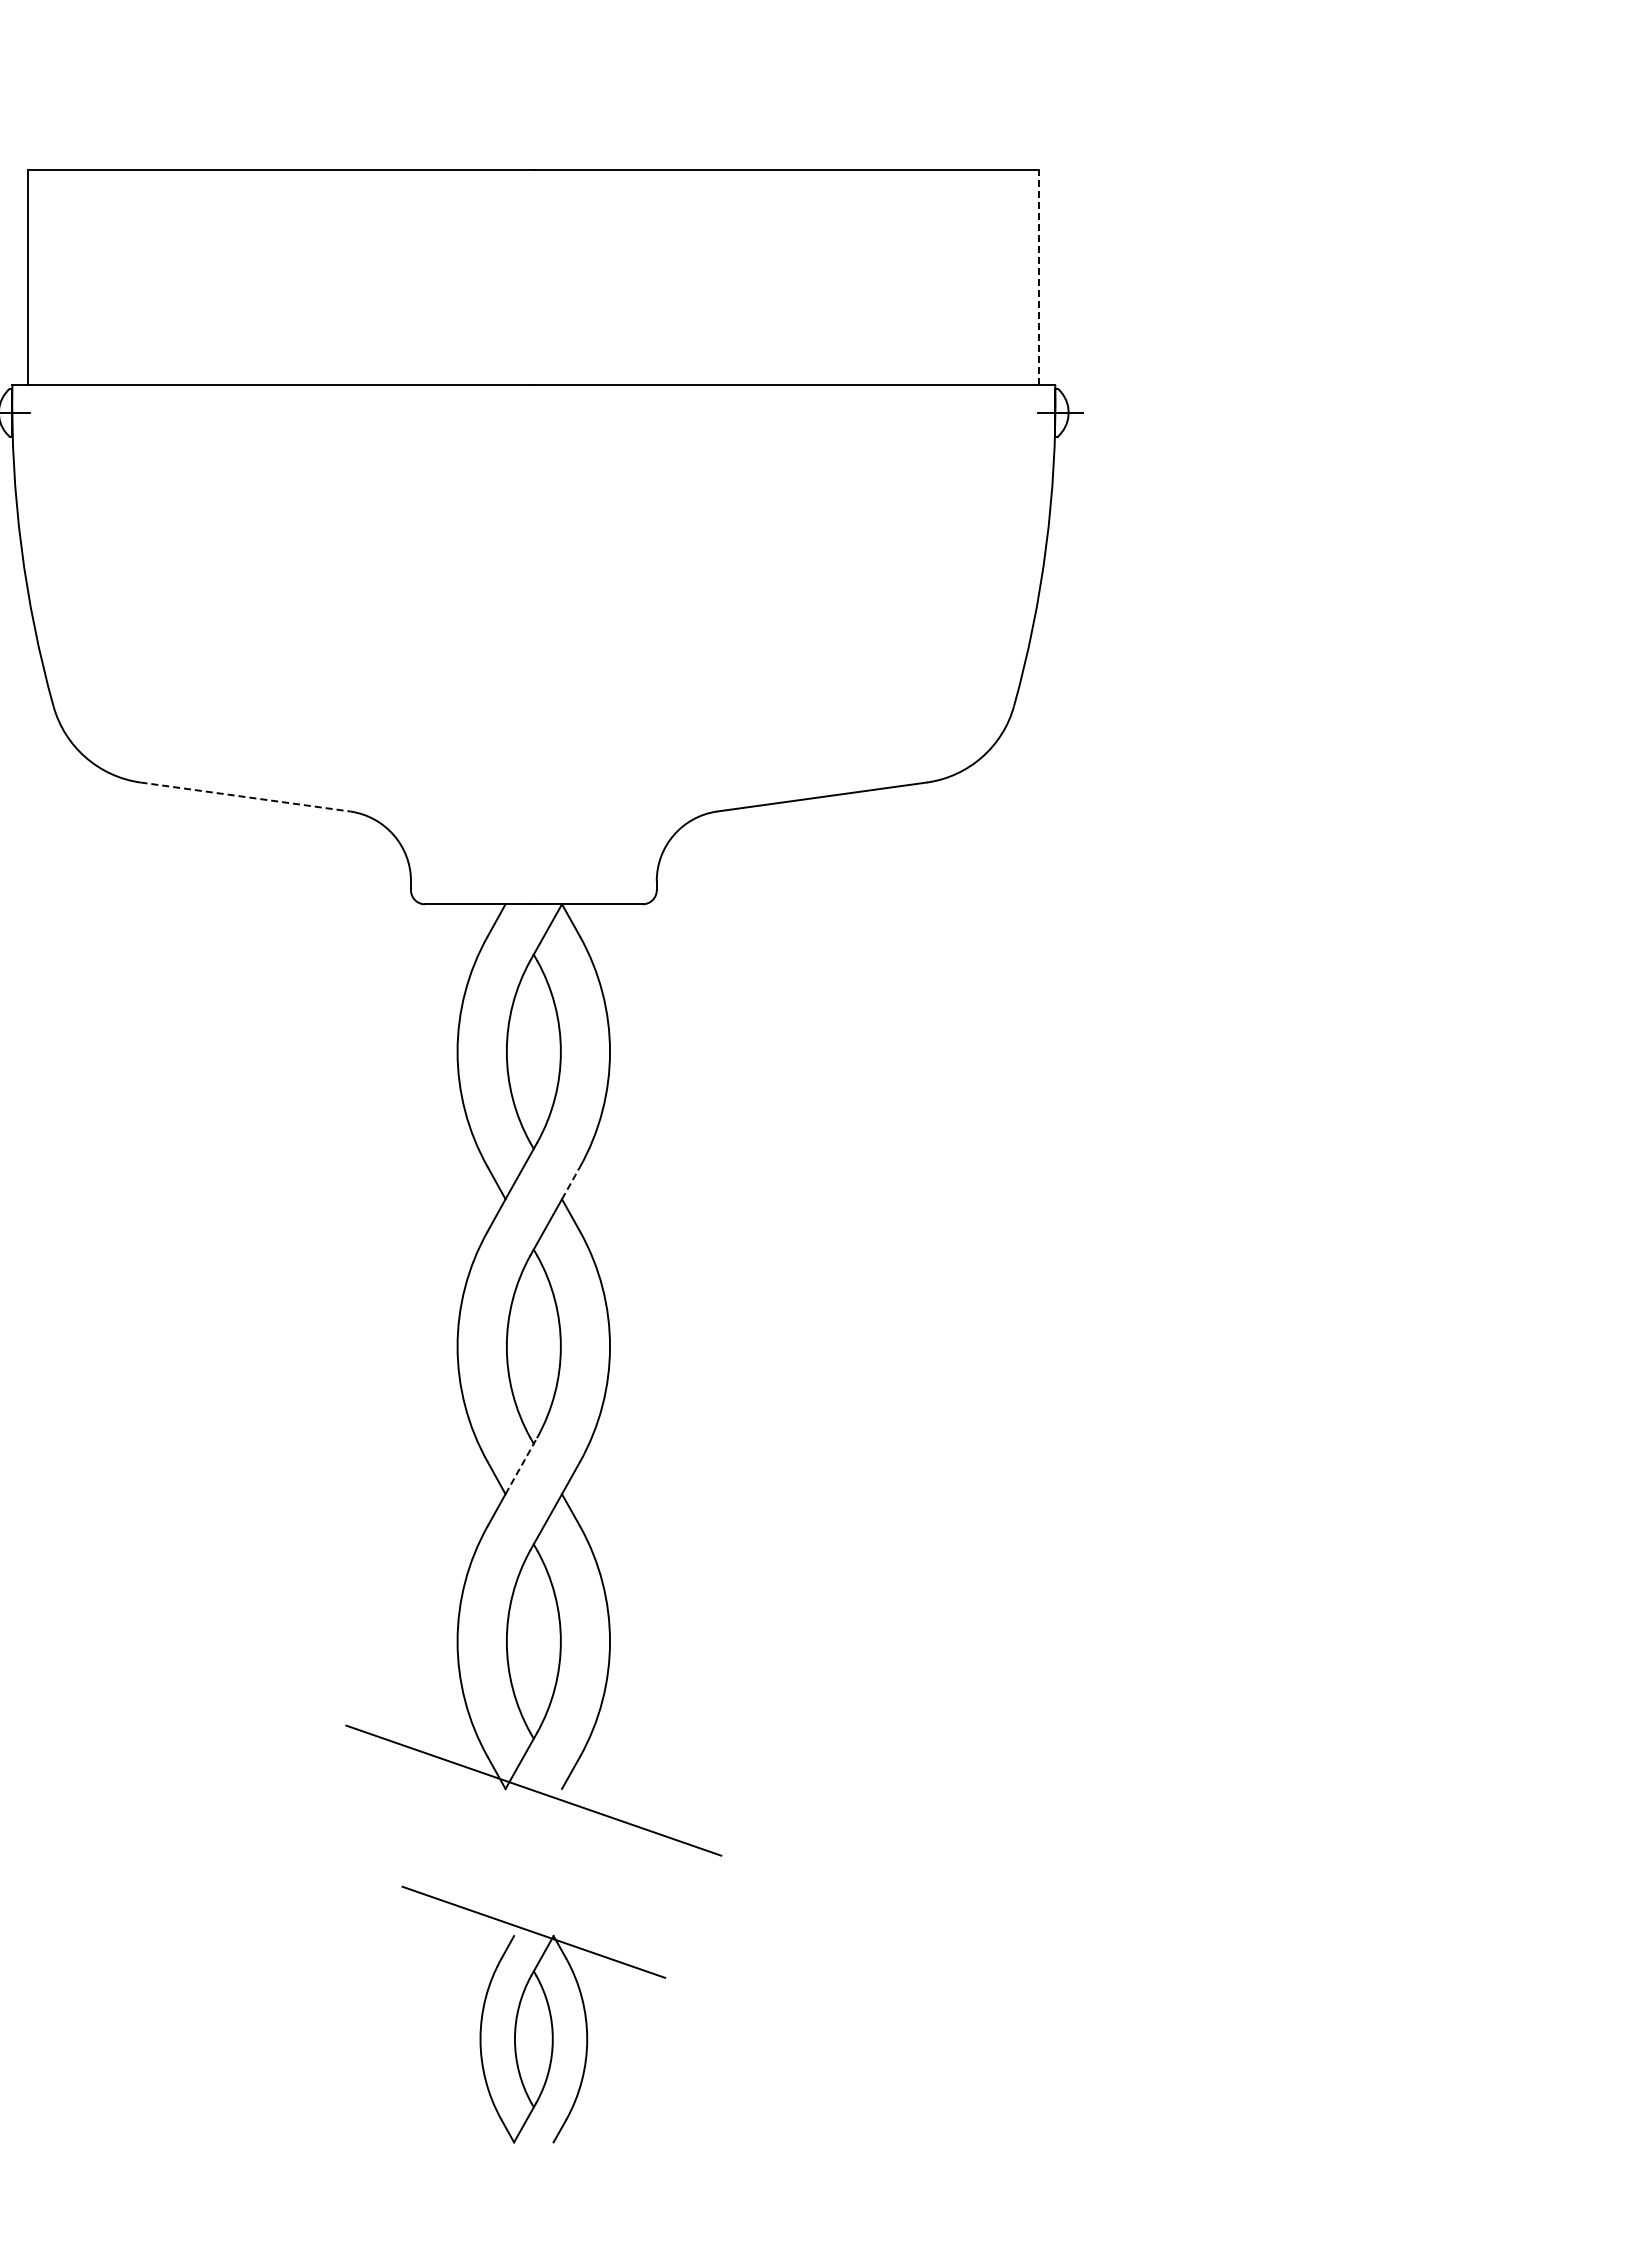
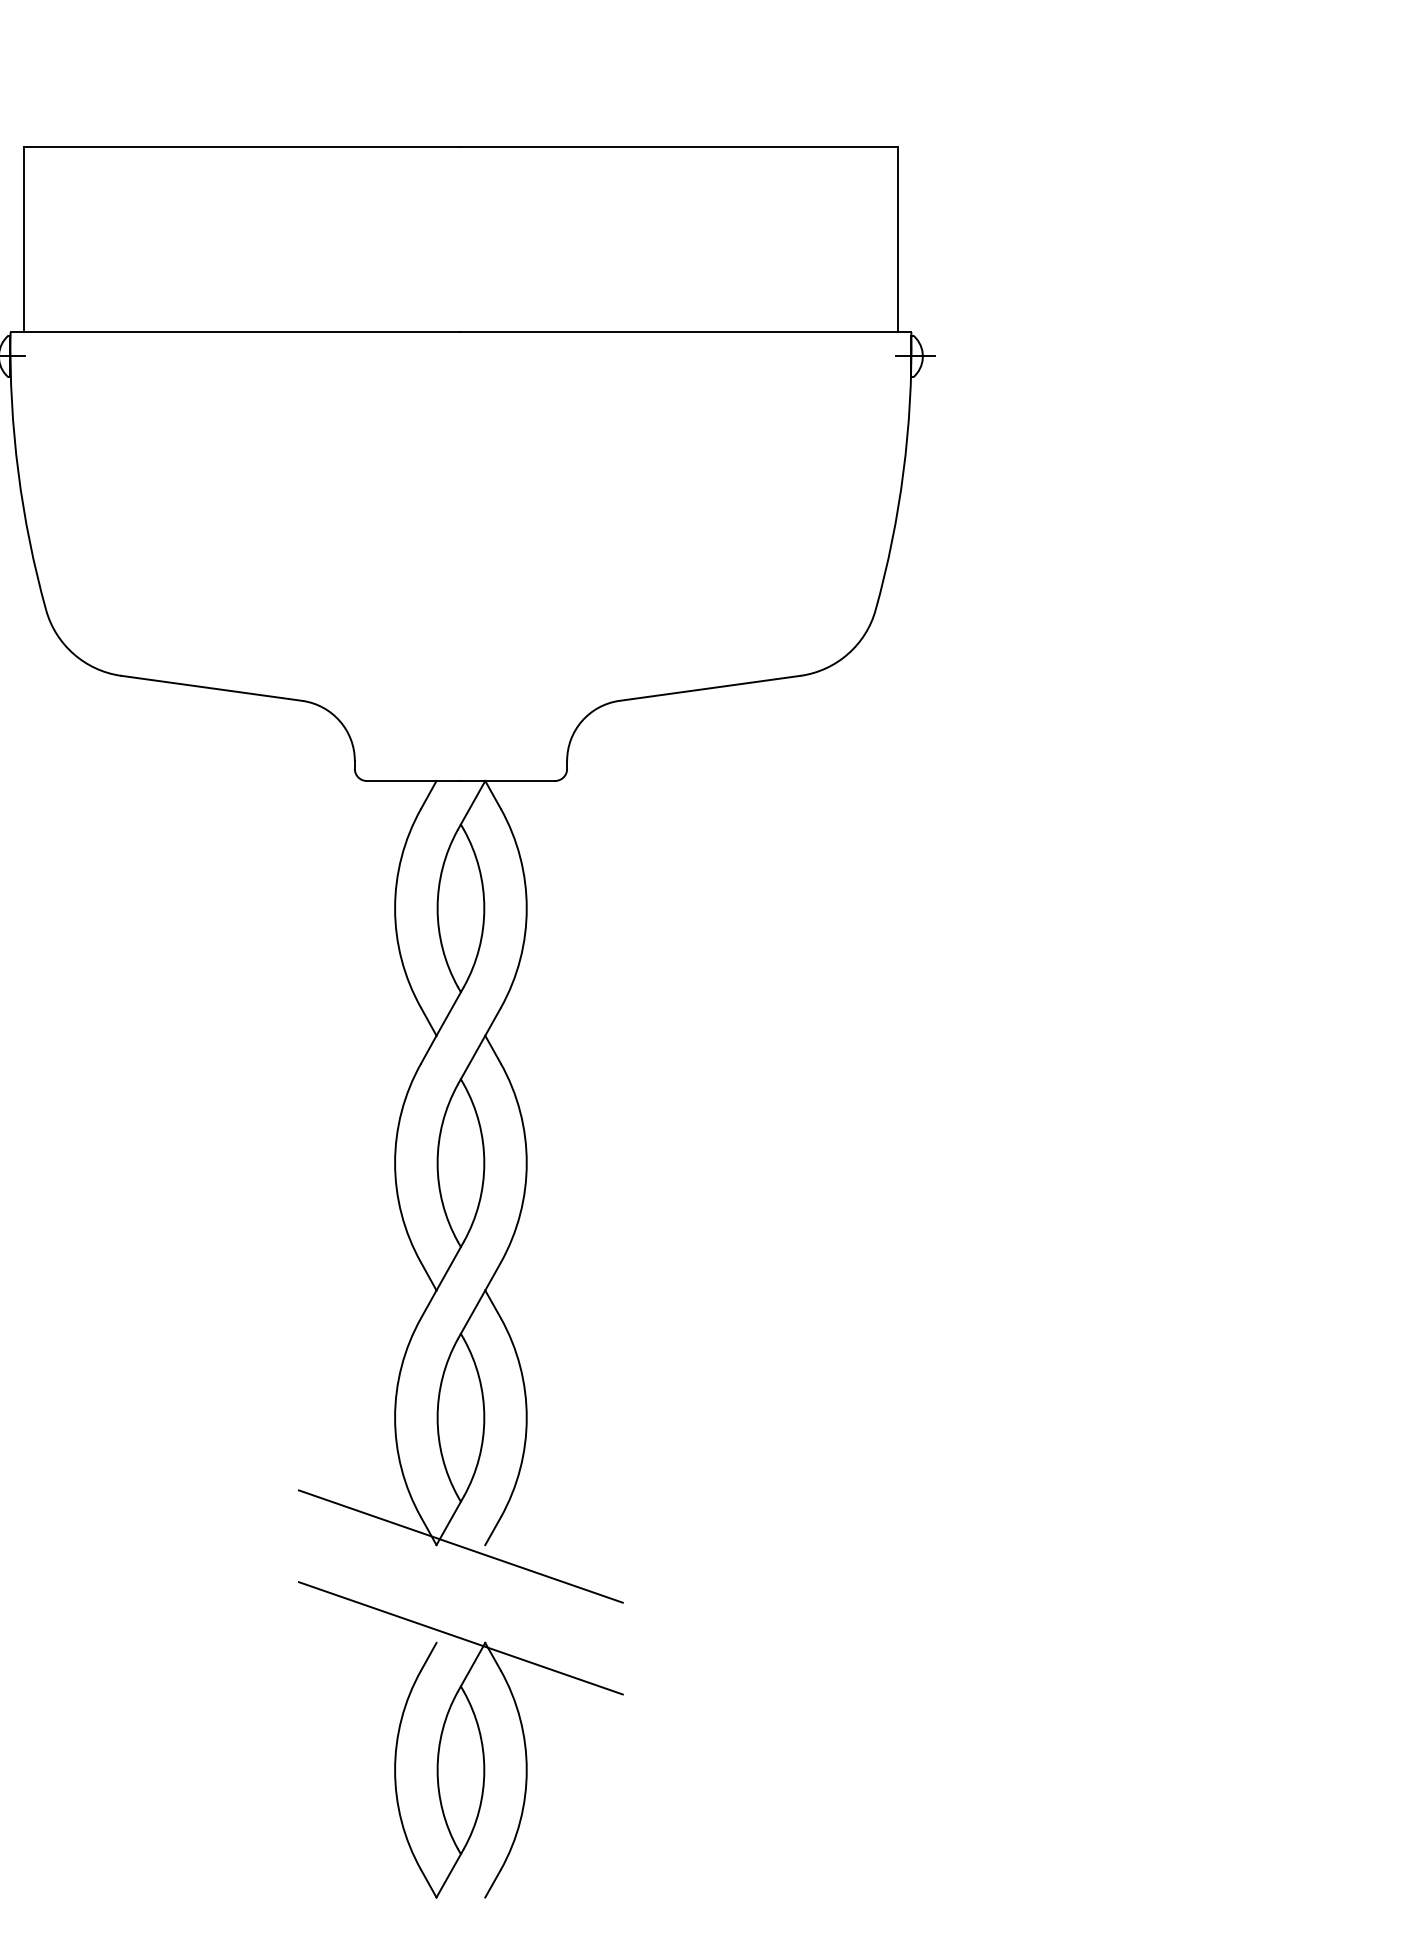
line: (1039, 277) -> (897, 239), dashed -> solid
line: (245, 797) -> (211, 688), dashed -> solid
line: (571, 1182) -> (493, 1021), dashed -> solid
line: (521, 1465) -> (450, 1265), dashed -> solid
part: (533, 2014) -> (460, 1739), size x1.43

